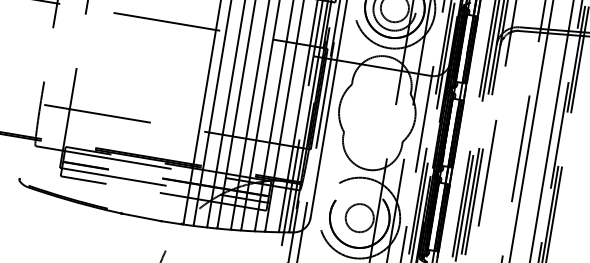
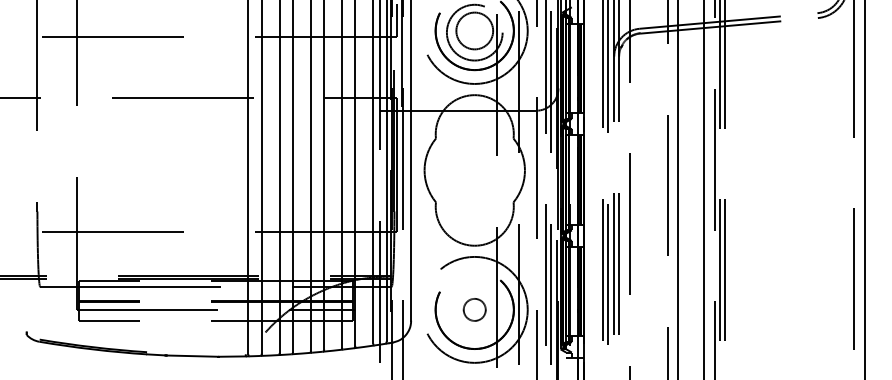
circle: (359, 217) -> (474, 309), size x0.6

